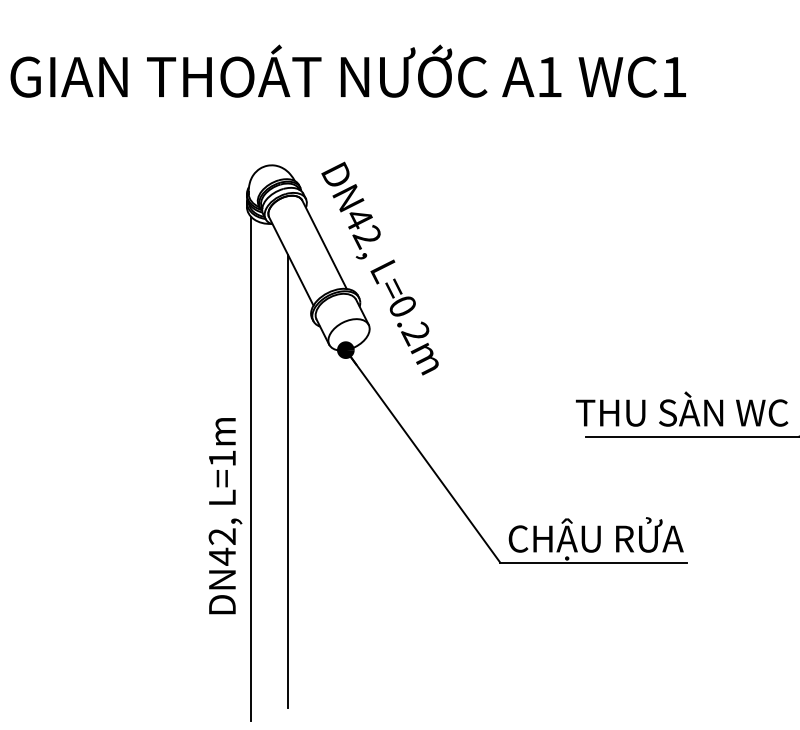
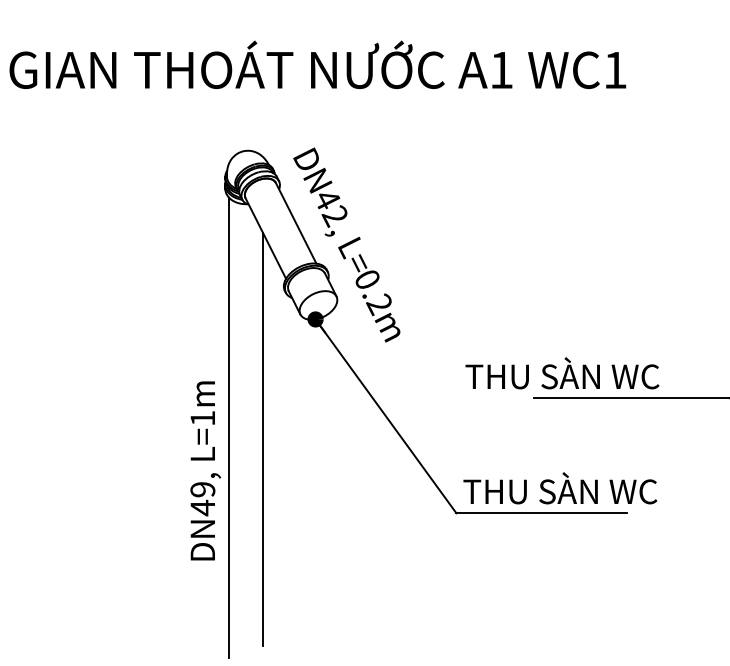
text: (682, 409) -> (562, 373), moved
text: (221, 536) -> (202, 489), DN42, -> DN49,
text: (614, 538) -> (560, 491), CHẬU RỬA -> THU SÀN WC

